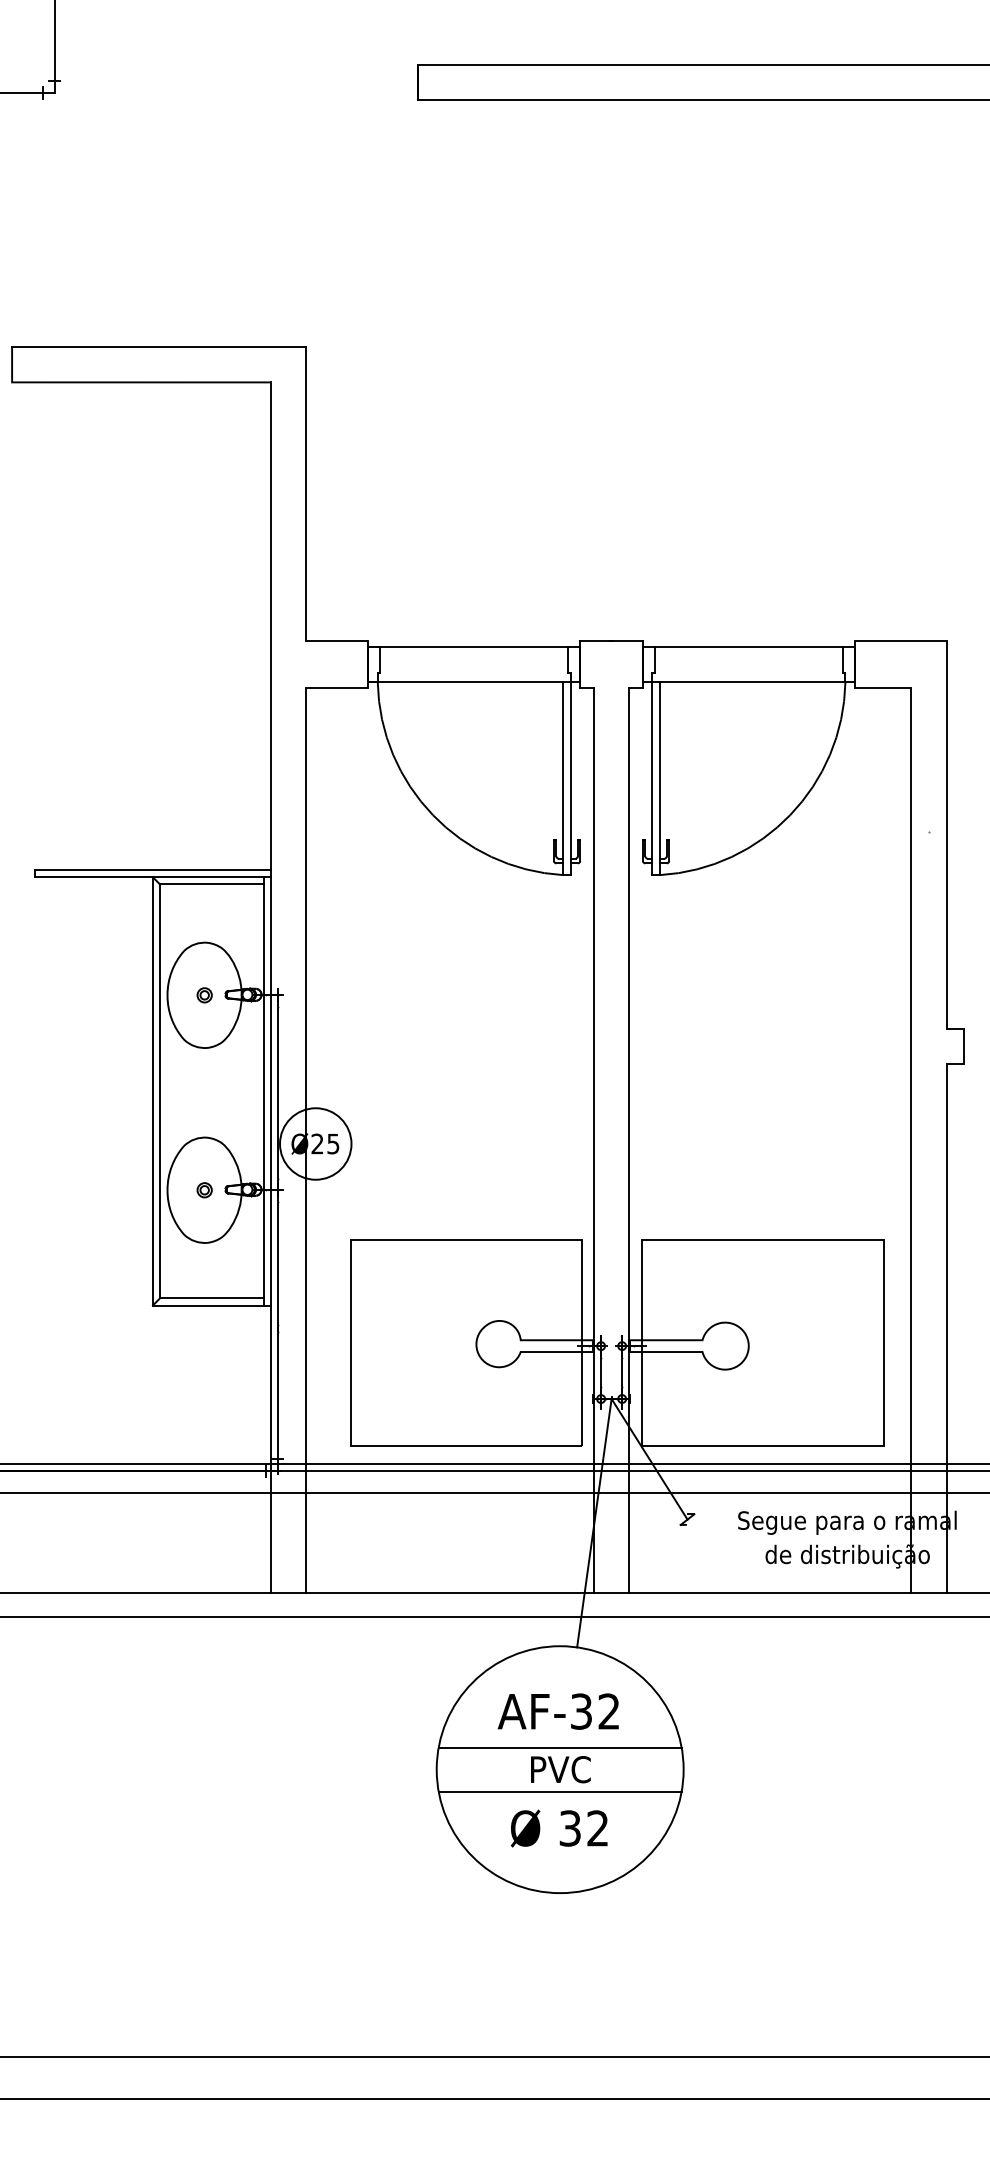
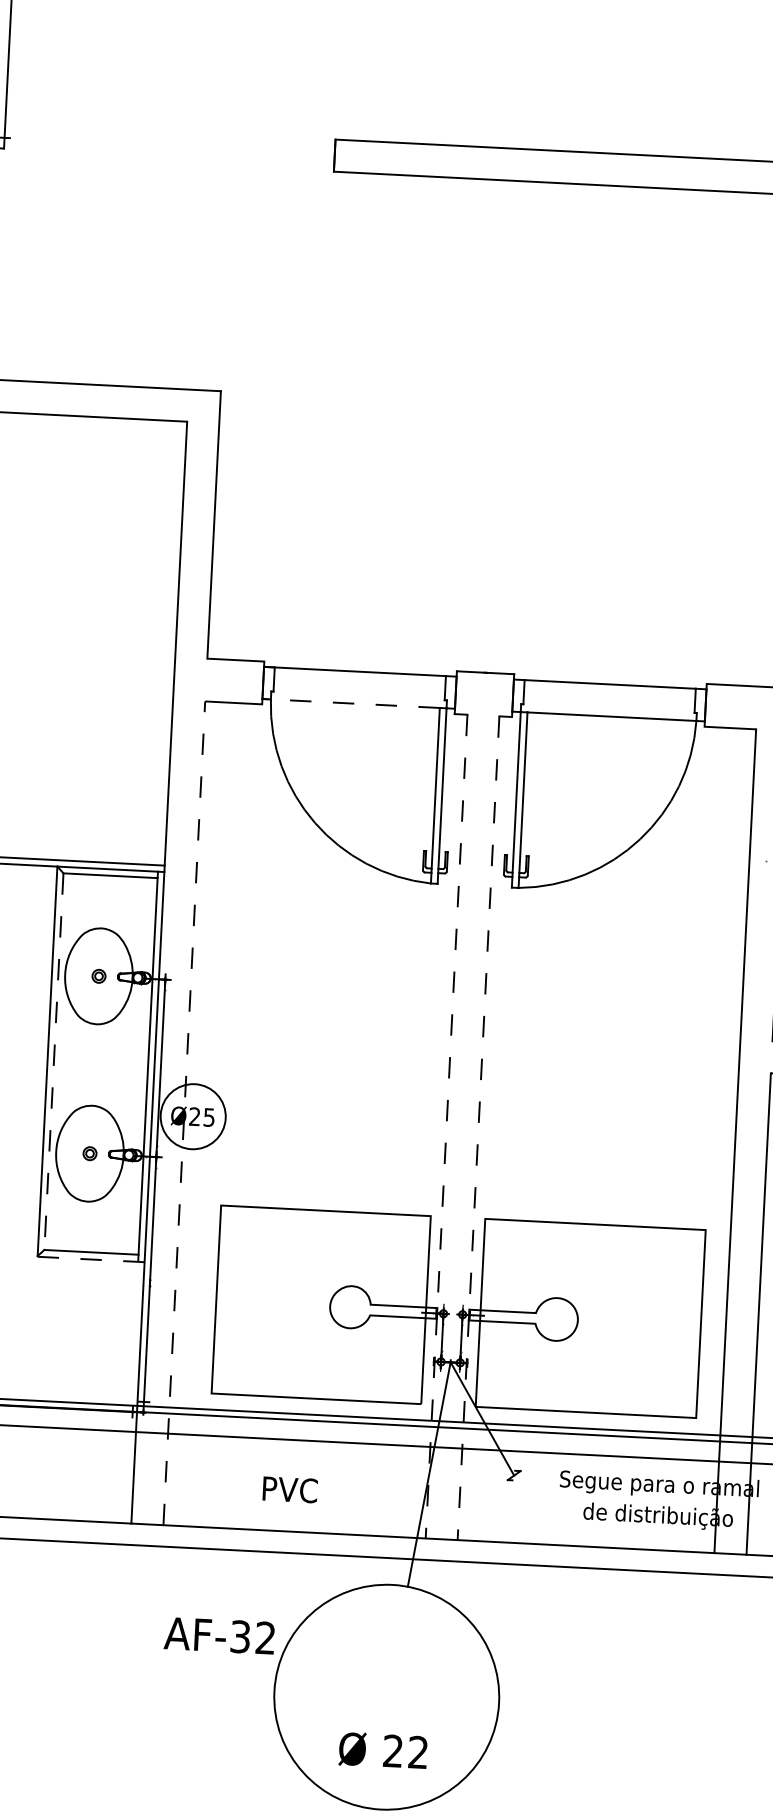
line: (465, 682) -> (350, 703), solid -> dashed
line: (160, 1091) -> (54, 1061), solid -> dashed
line: (305, 1140) -> (184, 1113), solid -> dashed
line: (594, 1140) -> (446, 1126), solid -> dashed
line: (629, 1140) -> (478, 1127), solid -> dashed
line: (211, 1306) -> (90, 1259), solid -> dashed
text: (557, 1711) -> (218, 1635), moved
line: (559, 1747) -> (387, 1677), removed
text: (560, 1769) -> (289, 1489), moved
line: (559, 1791) -> (385, 1717), removed
text: (569, 1828) -> (392, 1751), 32 -> 22

